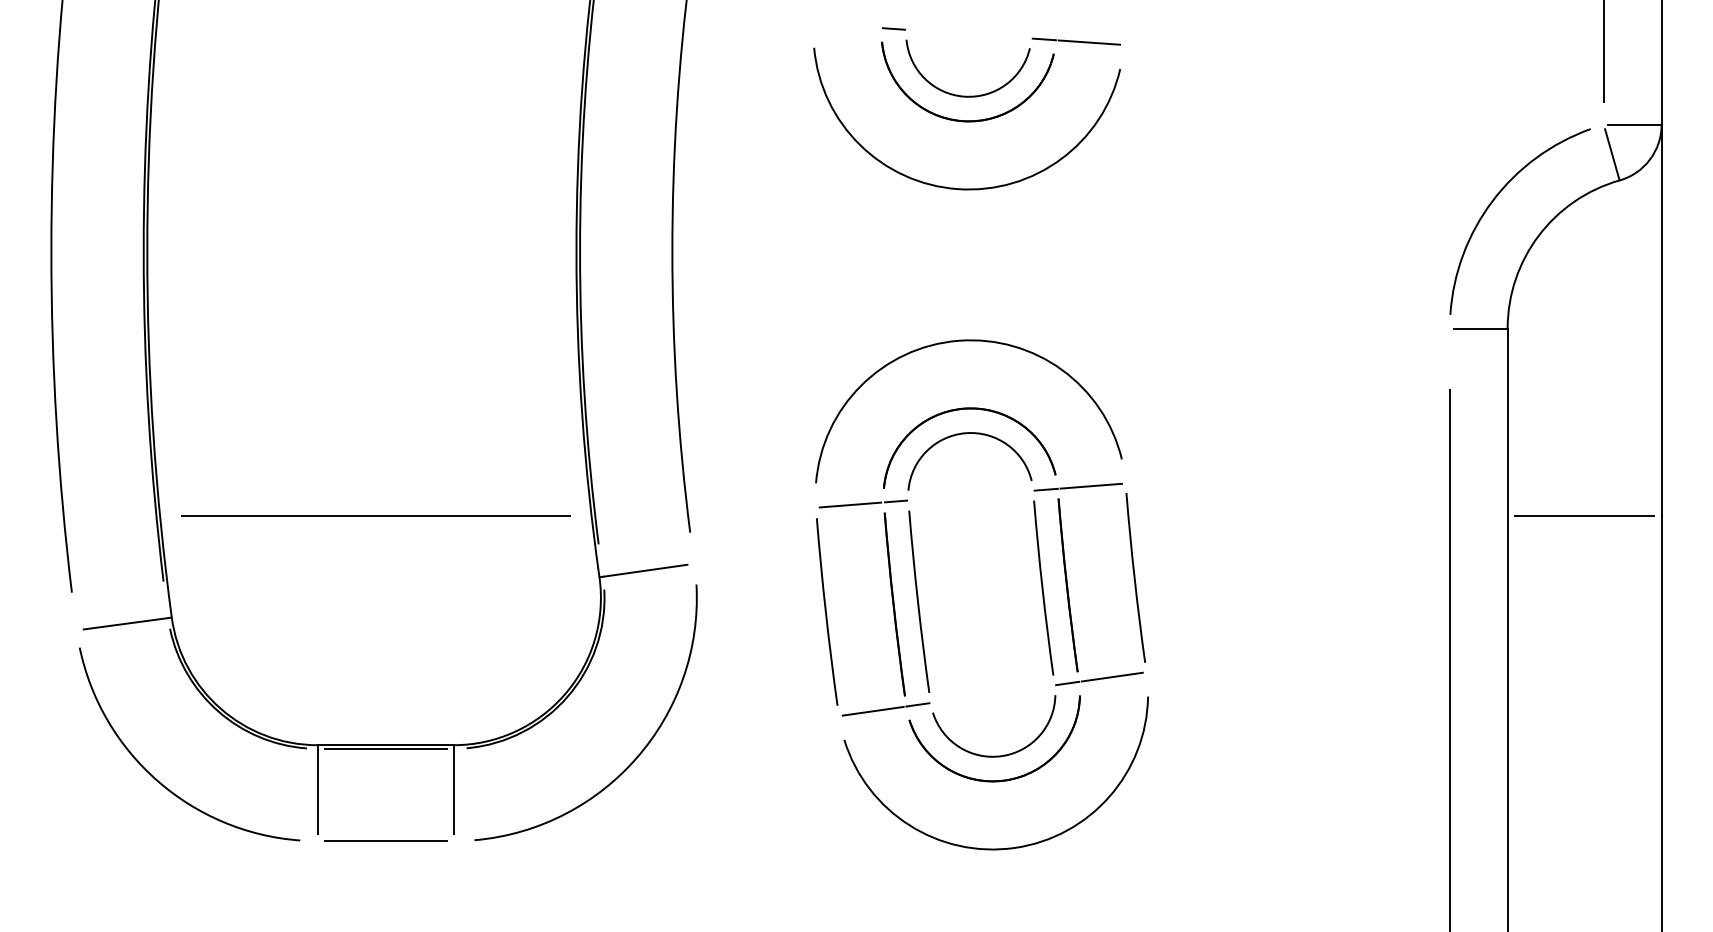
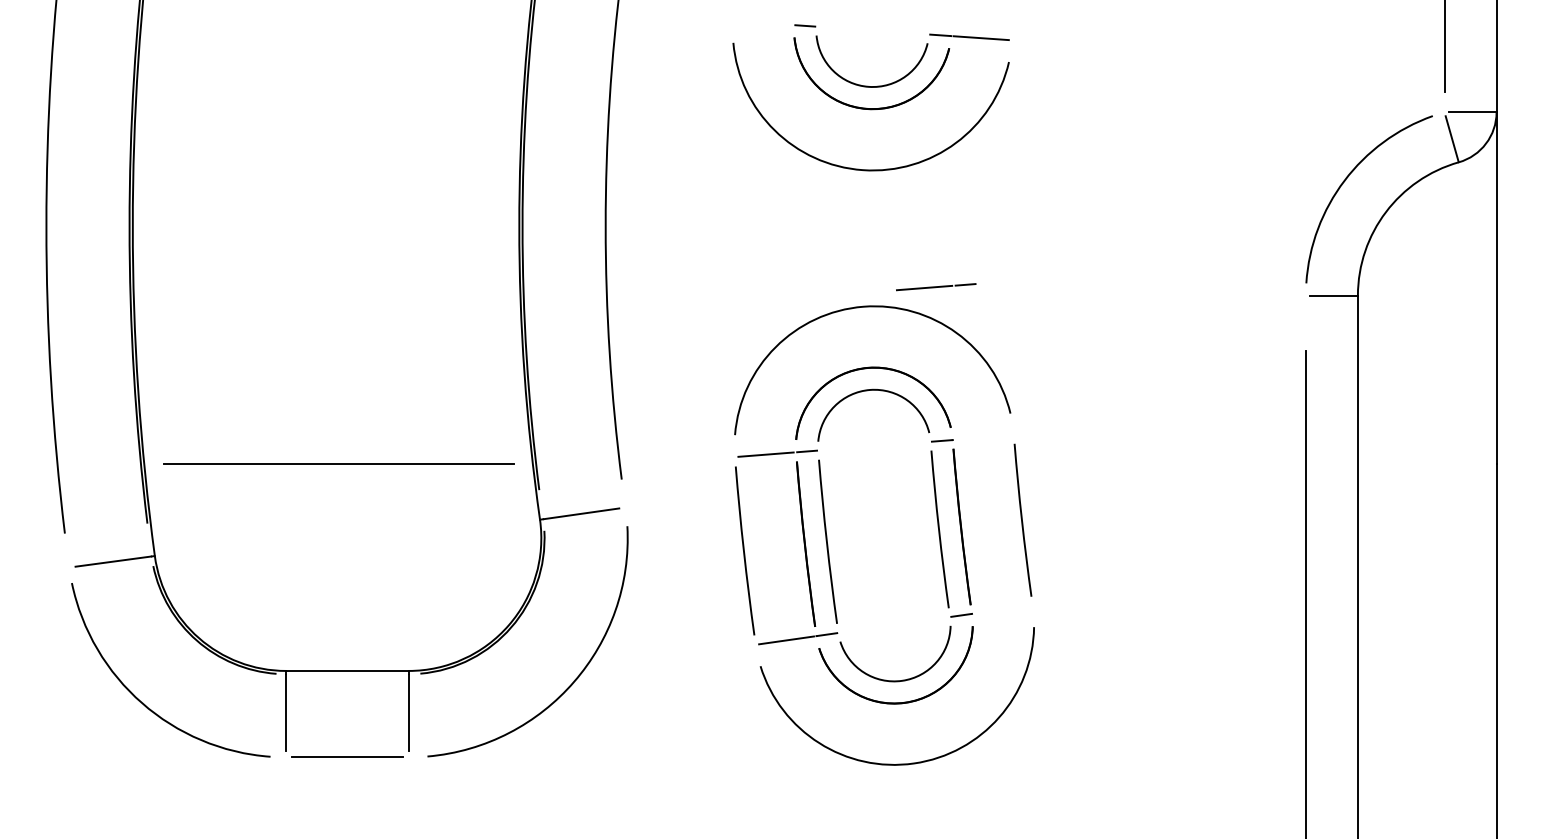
line: (1038, 318) -> (935, 286), added
line: (1090, 485) -> (982, 437), removed
line: (1584, 515) -> (1427, 464), removed
line: (1111, 676) -> (1001, 609), removed
line: (385, 748) -> (347, 673), removed

